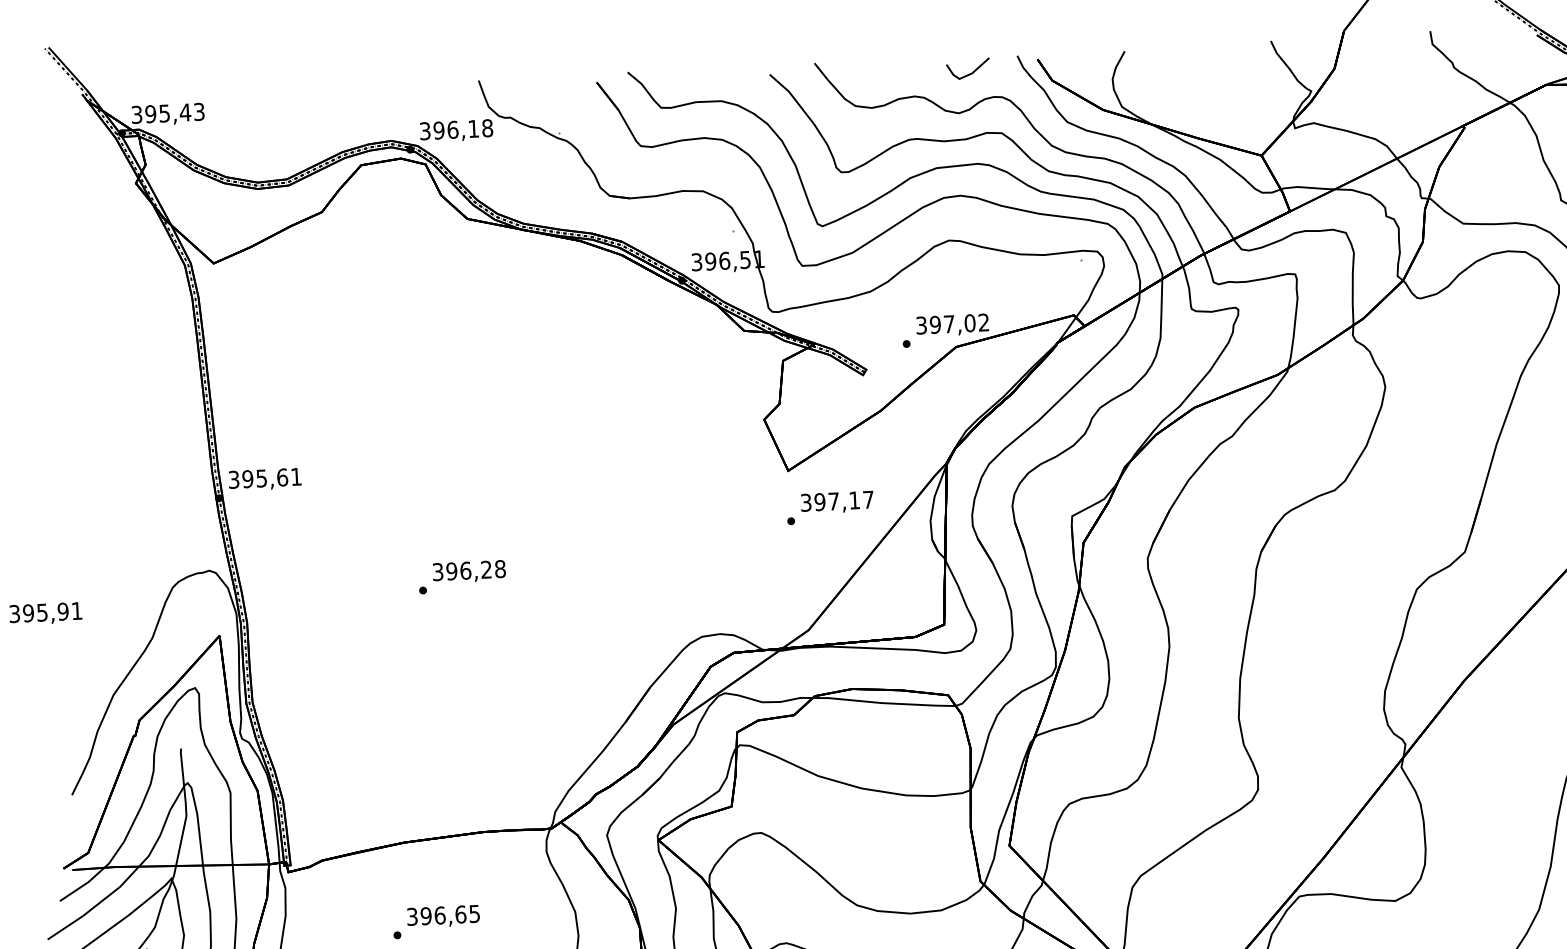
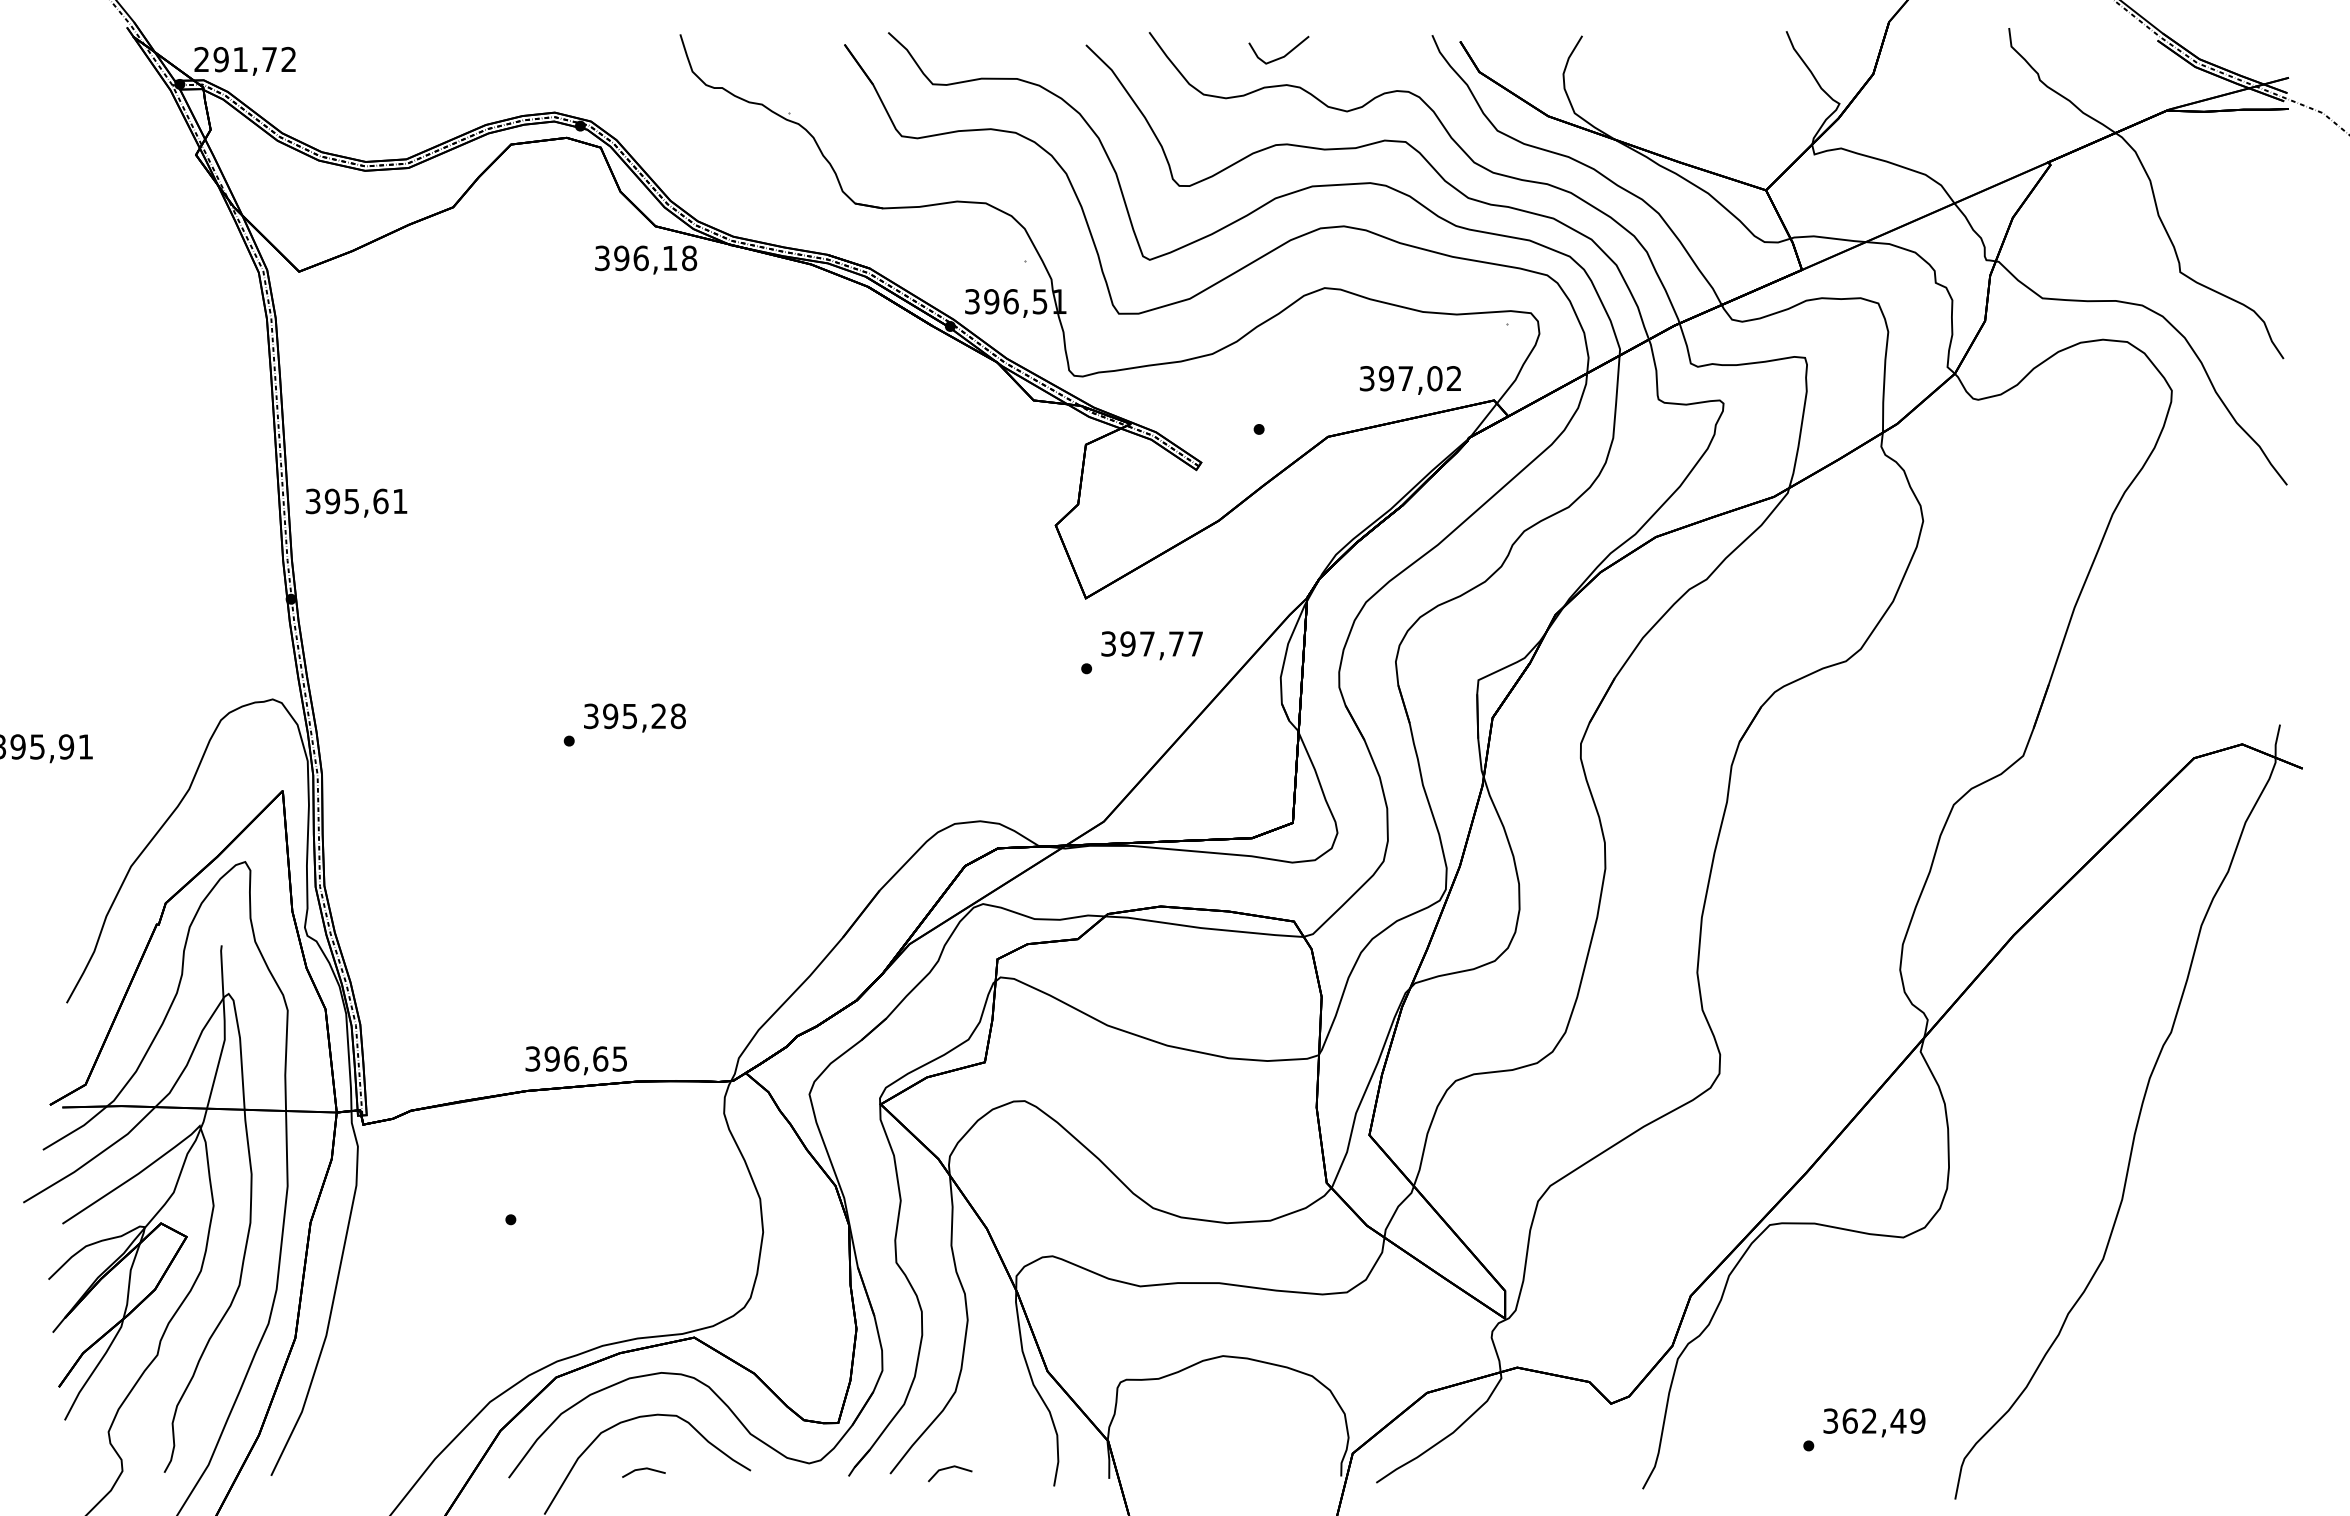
line: (970, 73) -> (1281, 56), moved
text: (168, 113) -> (245, 59), 395,43 -> 291,72
text: (456, 130) -> (646, 259), moved
text: (952, 325) -> (1410, 380), moved
text: (265, 479) -> (356, 502), moved
text: (854, 500) -> (1176, 643), 397,17 -> 397,77
text: (465, 570) -> (629, 716), 396,28 -> 395,28
text: (442, 916) -> (575, 1060), moved

